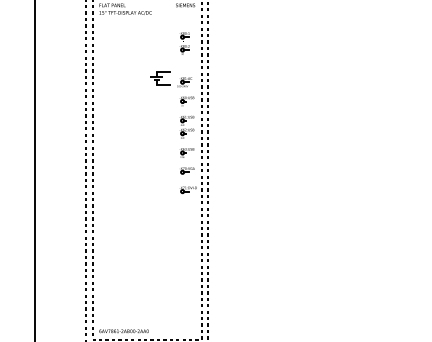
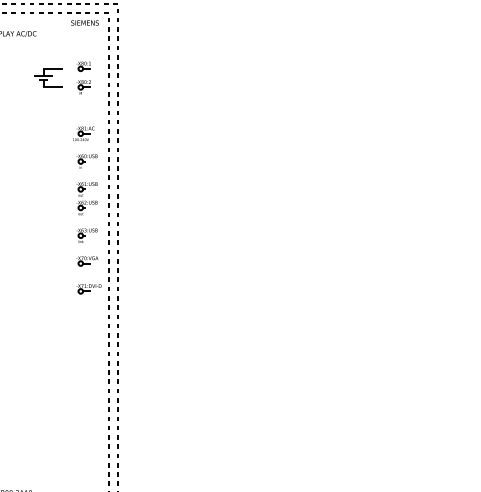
part: (160, 78) -> (48, 77), moved

